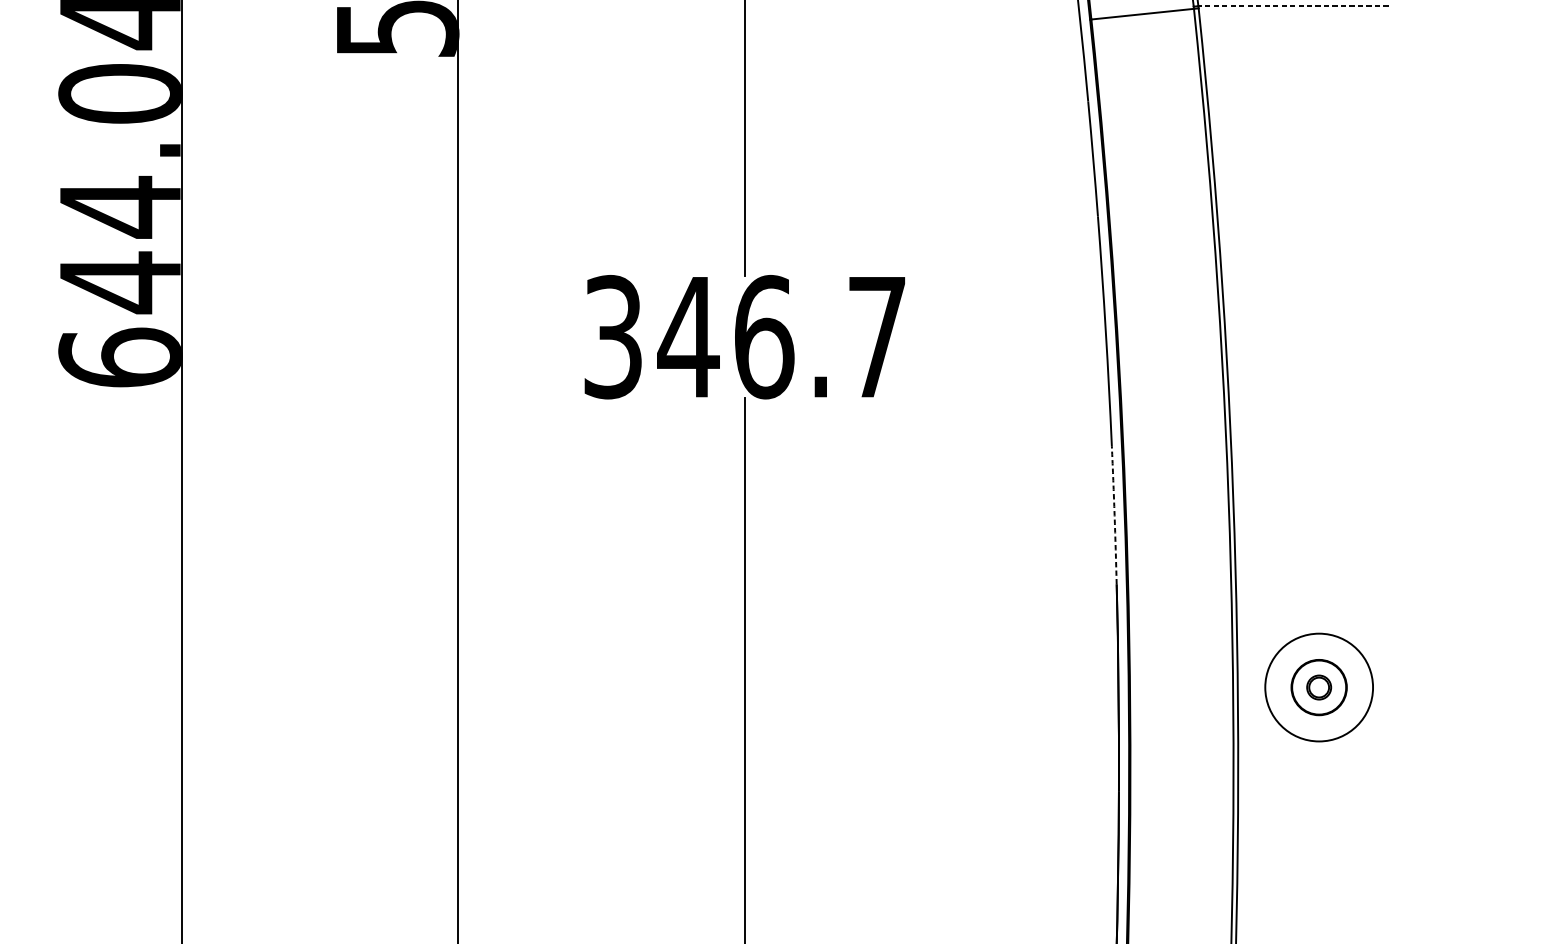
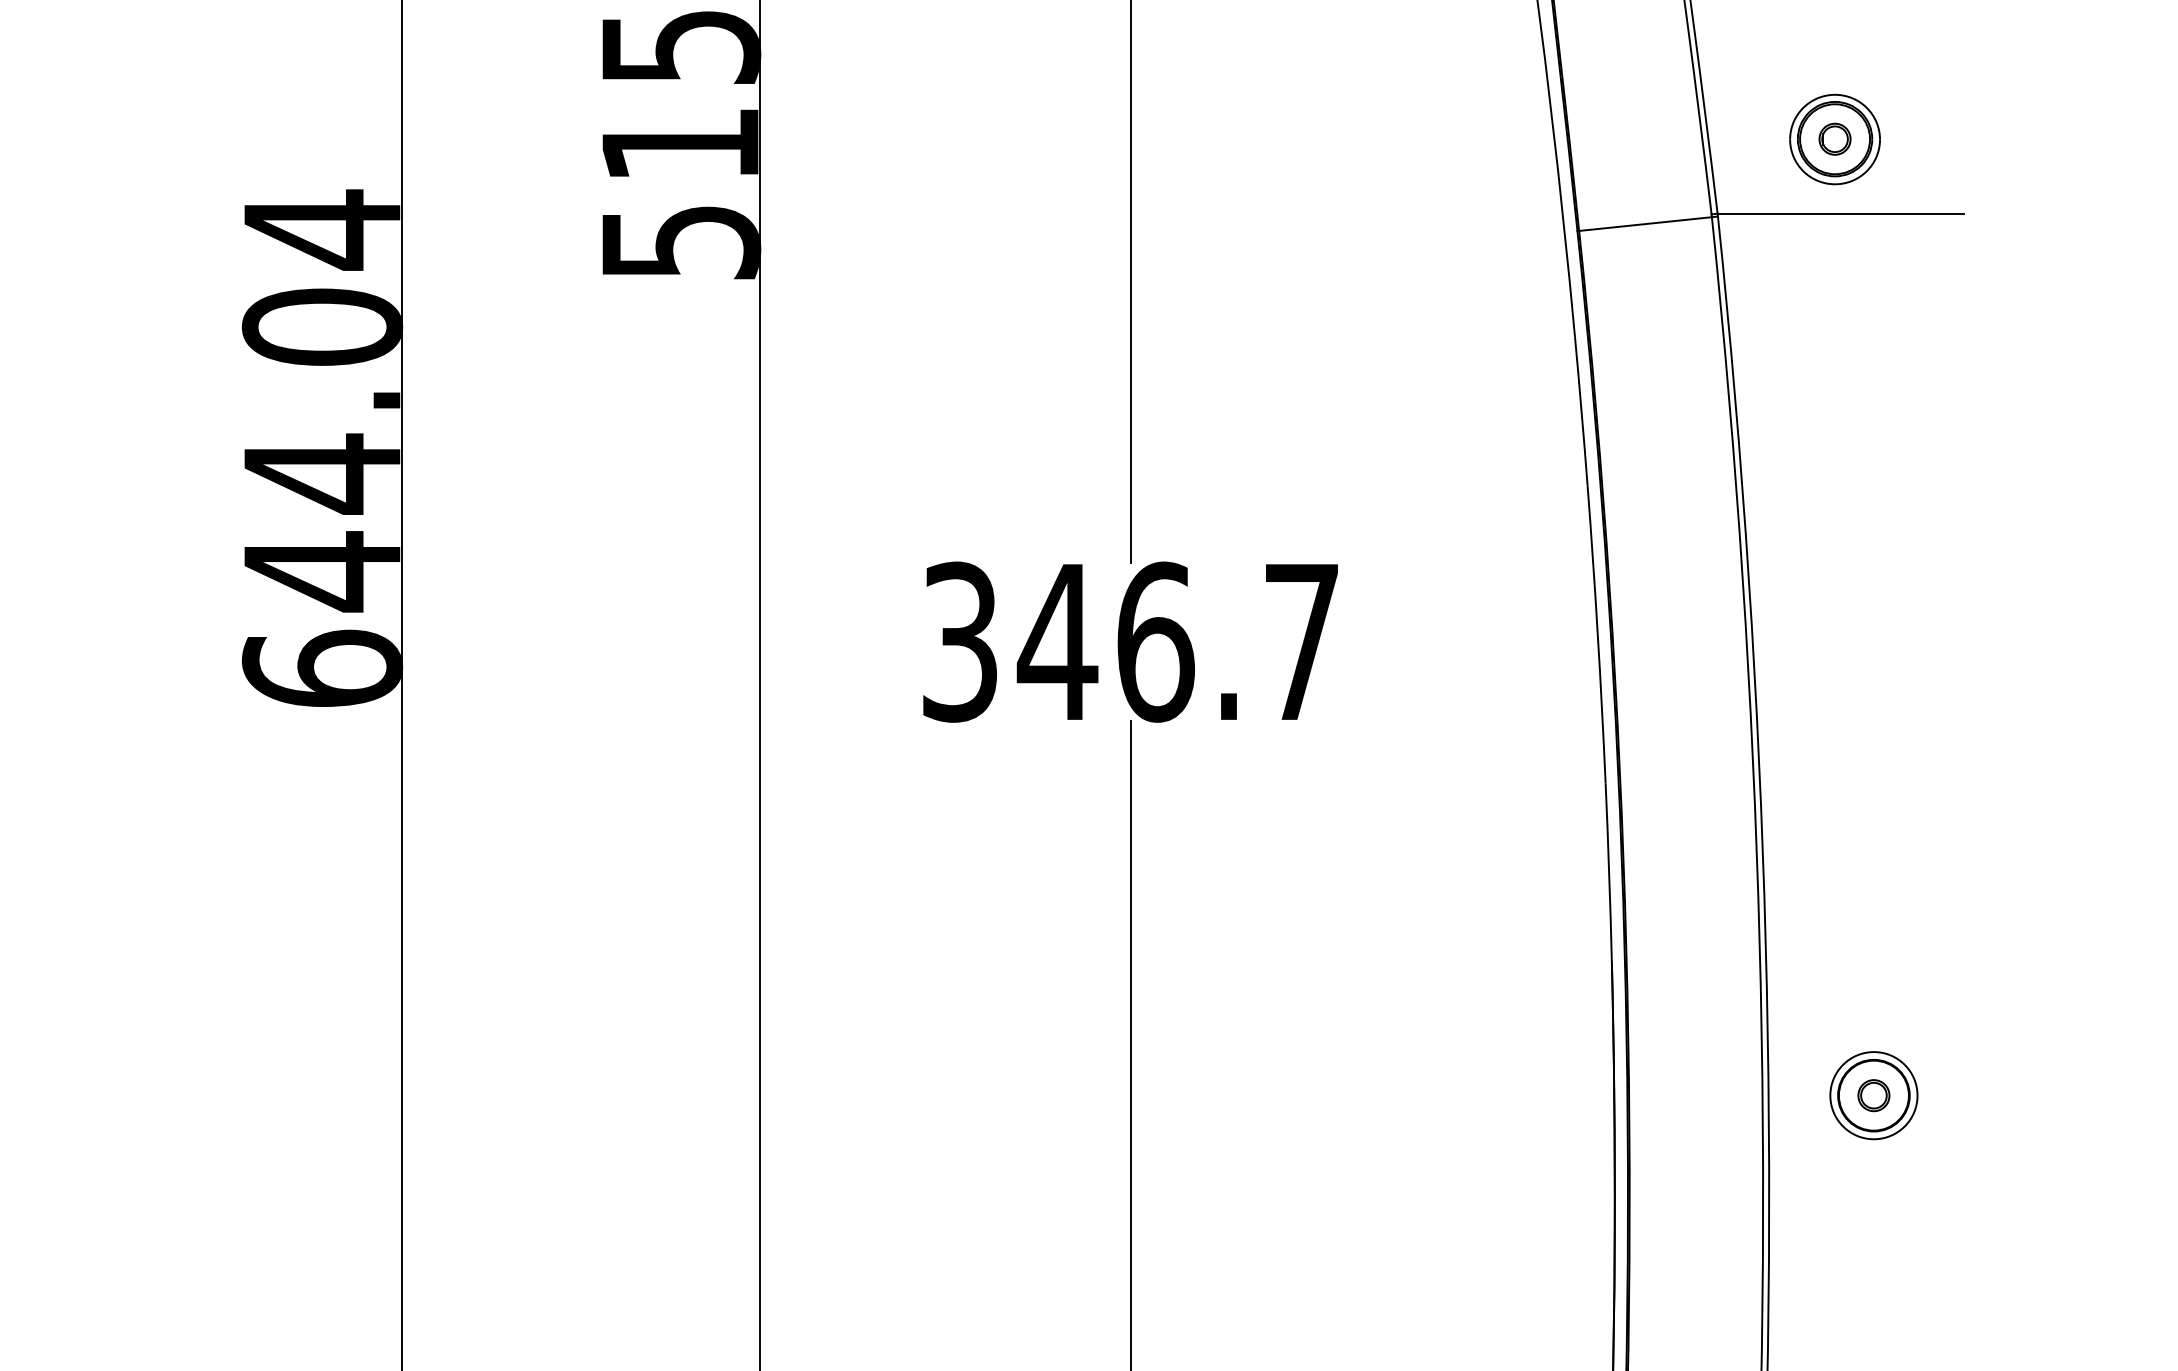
line: (1293, 6) -> (1840, 213), dashed -> solid
arc: (1114, 515) -> (1609, 872), dashed -> solid
circle: (1318, 687) -> (1873, 1095), size x0.62

